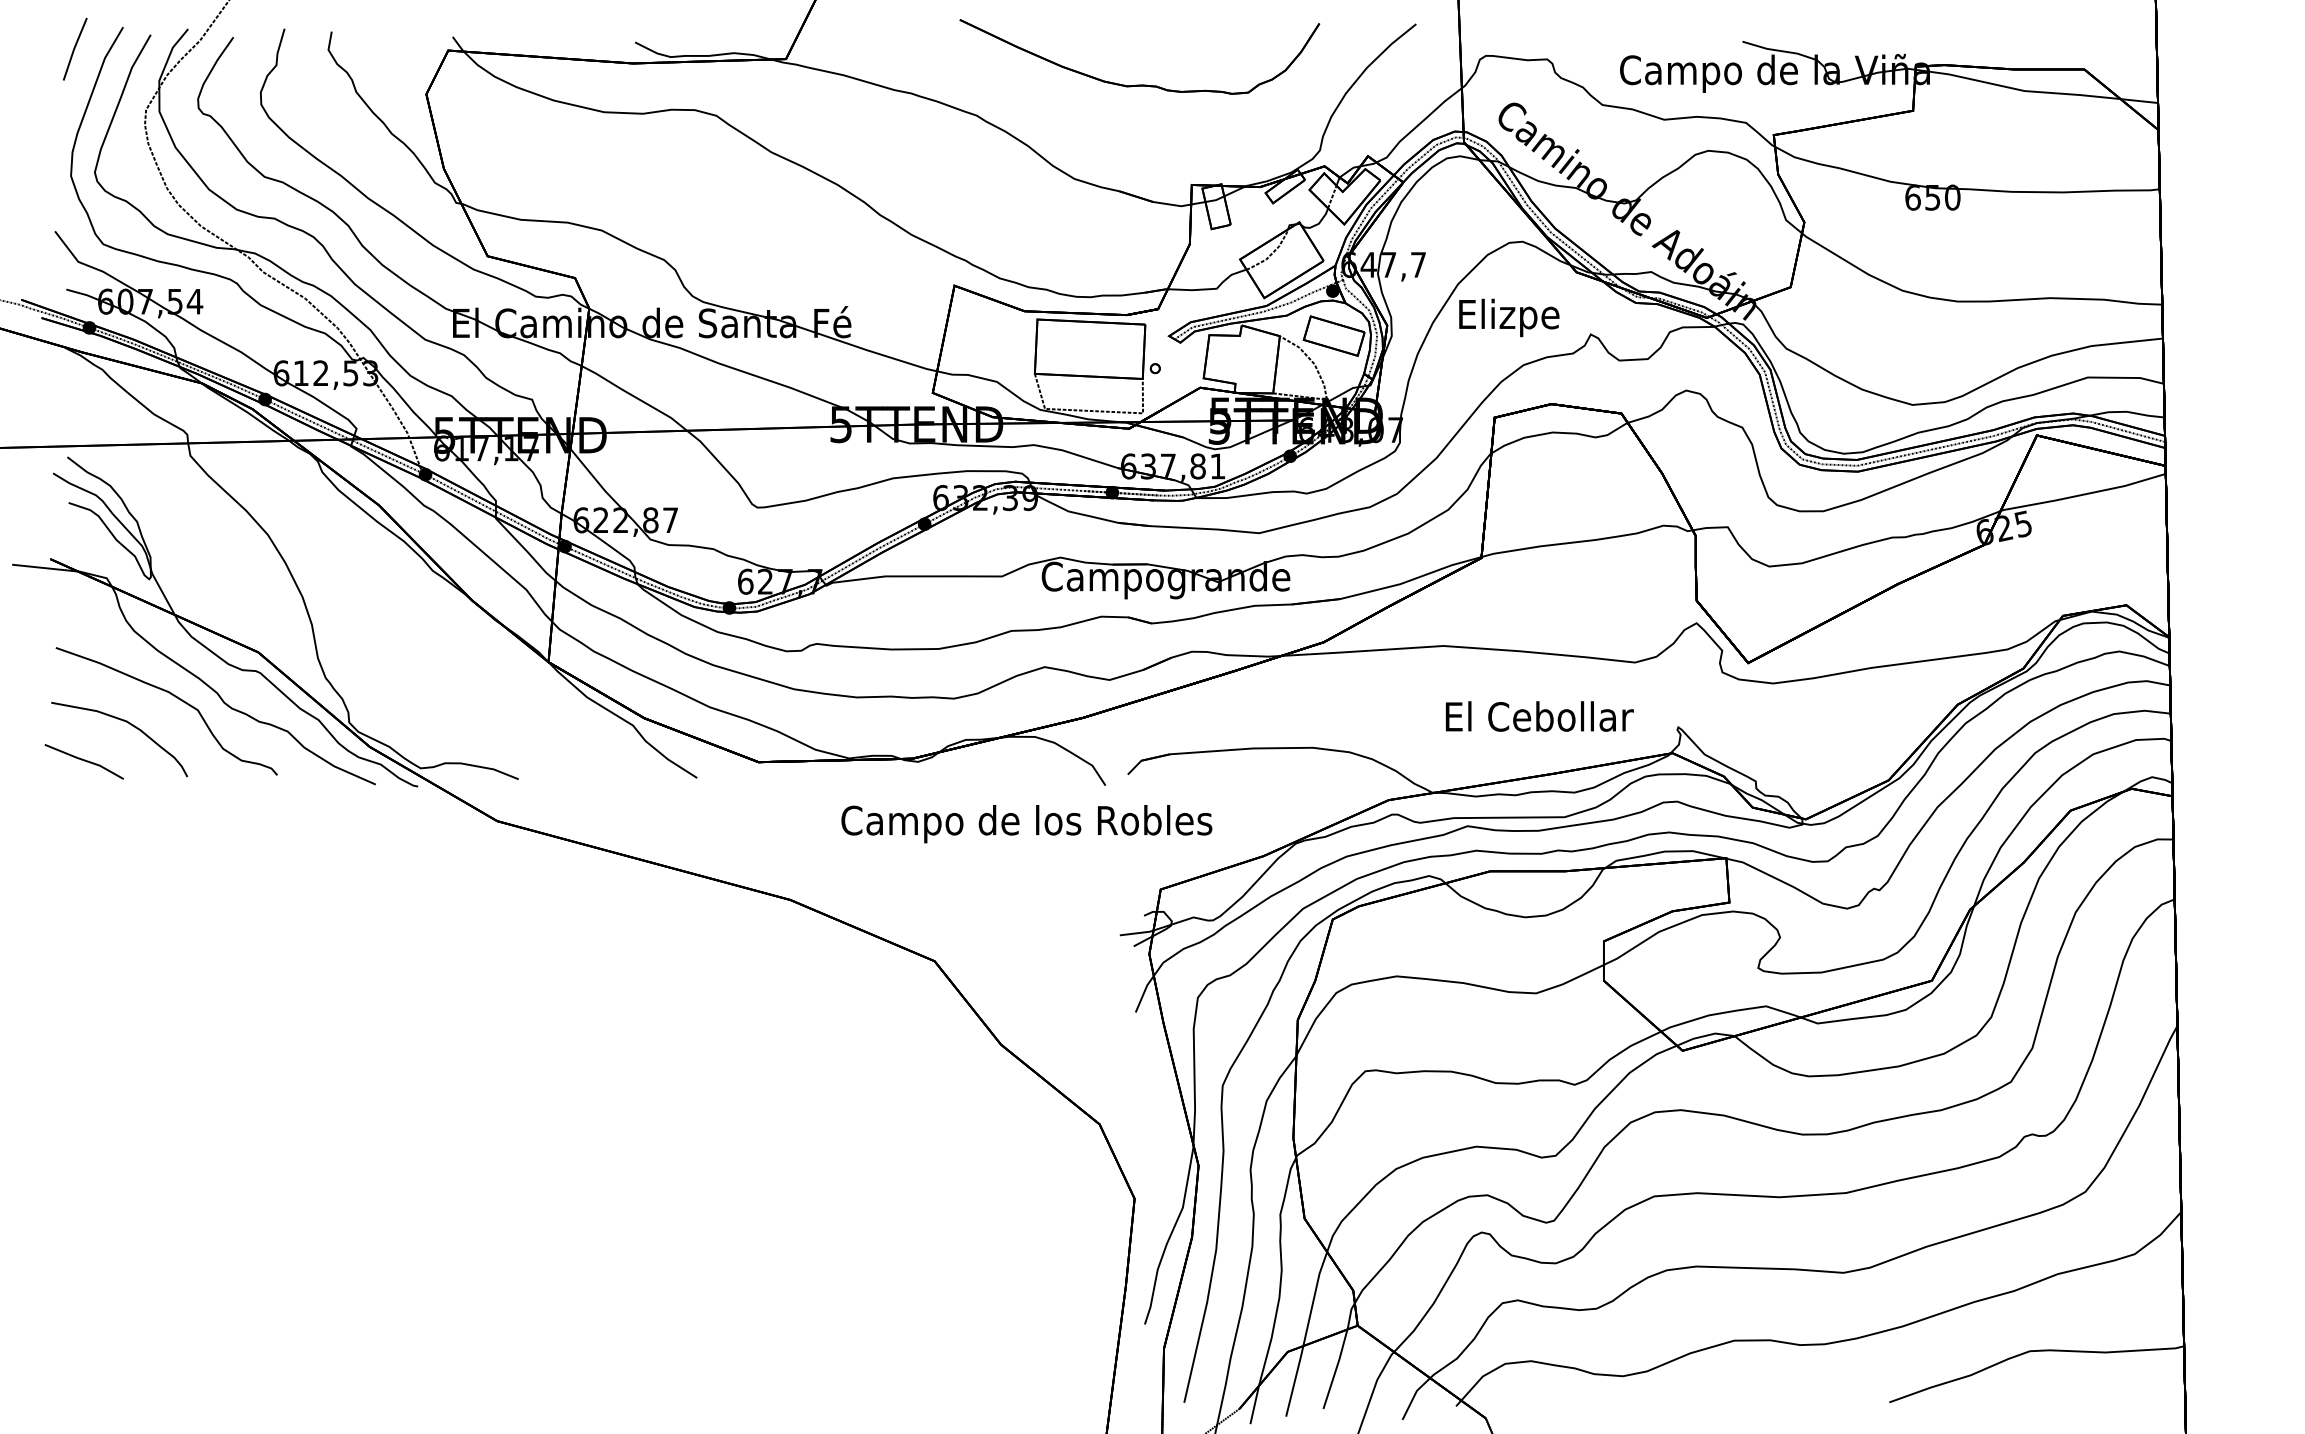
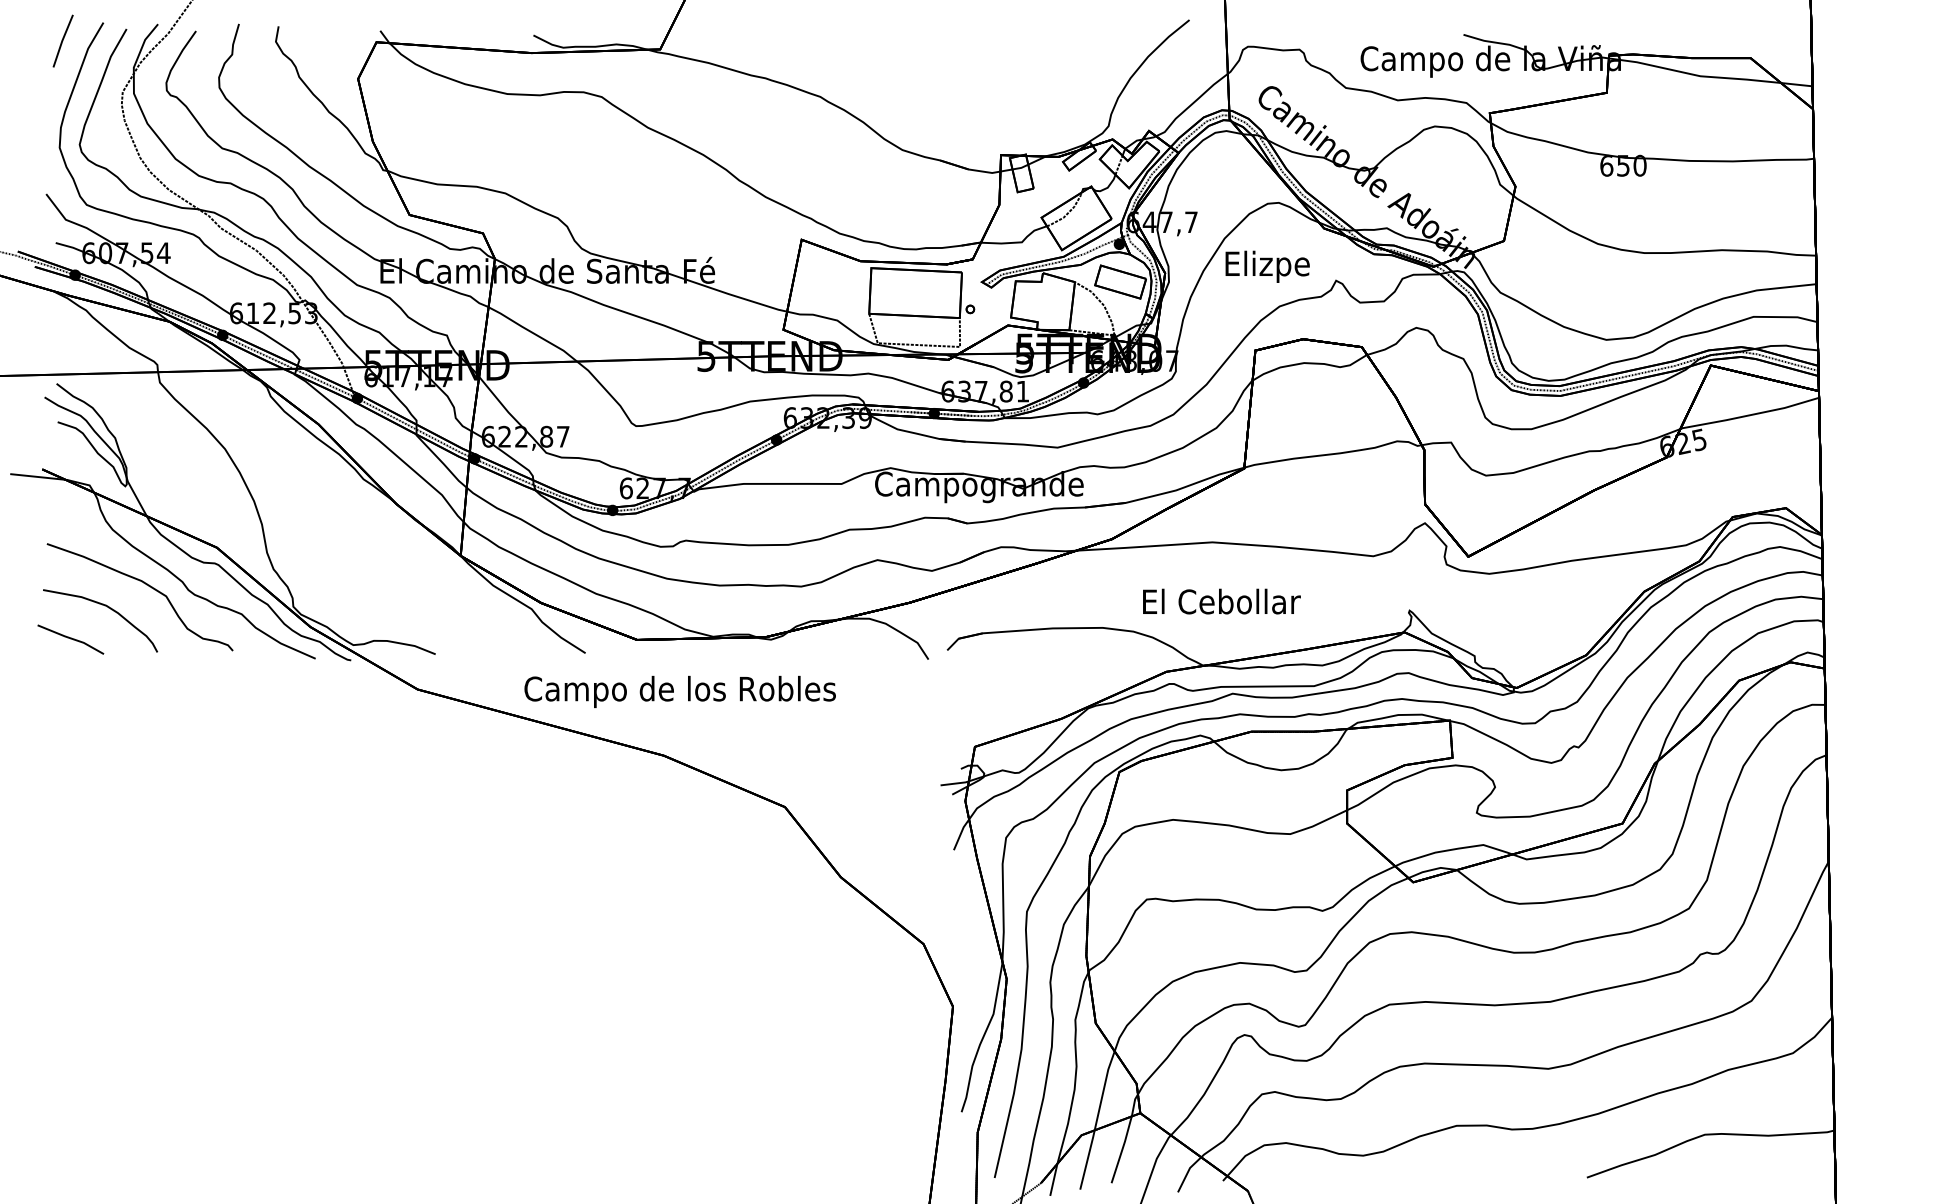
part: (1139, 84) -> (957, 70), removed
text: (1539, 716) -> (1221, 601), moved
text: (1026, 824) -> (679, 692), moved

